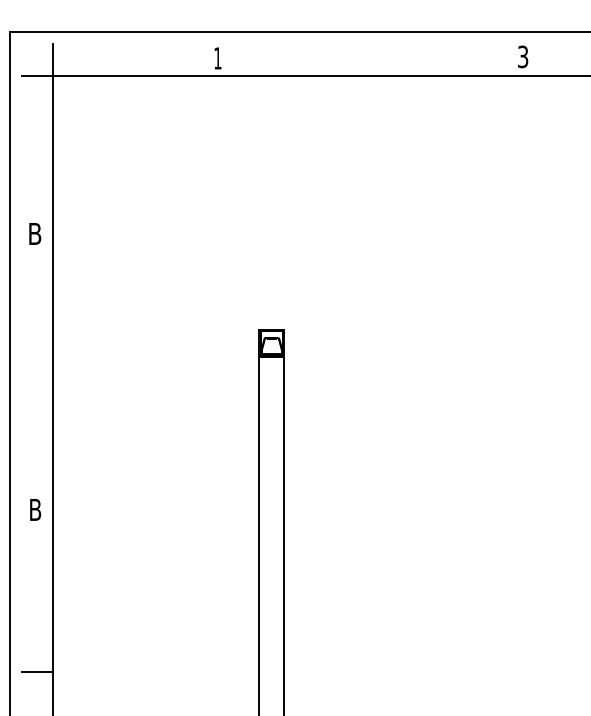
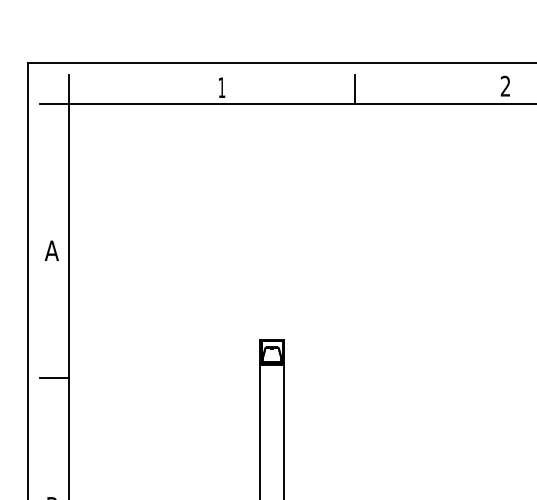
text: (523, 57) -> (505, 86), 3 -> 2
line: (361, 59) -> (355, 88), added
text: (34, 233) -> (51, 250), B -> A
line: (37, 370) -> (54, 377), added

